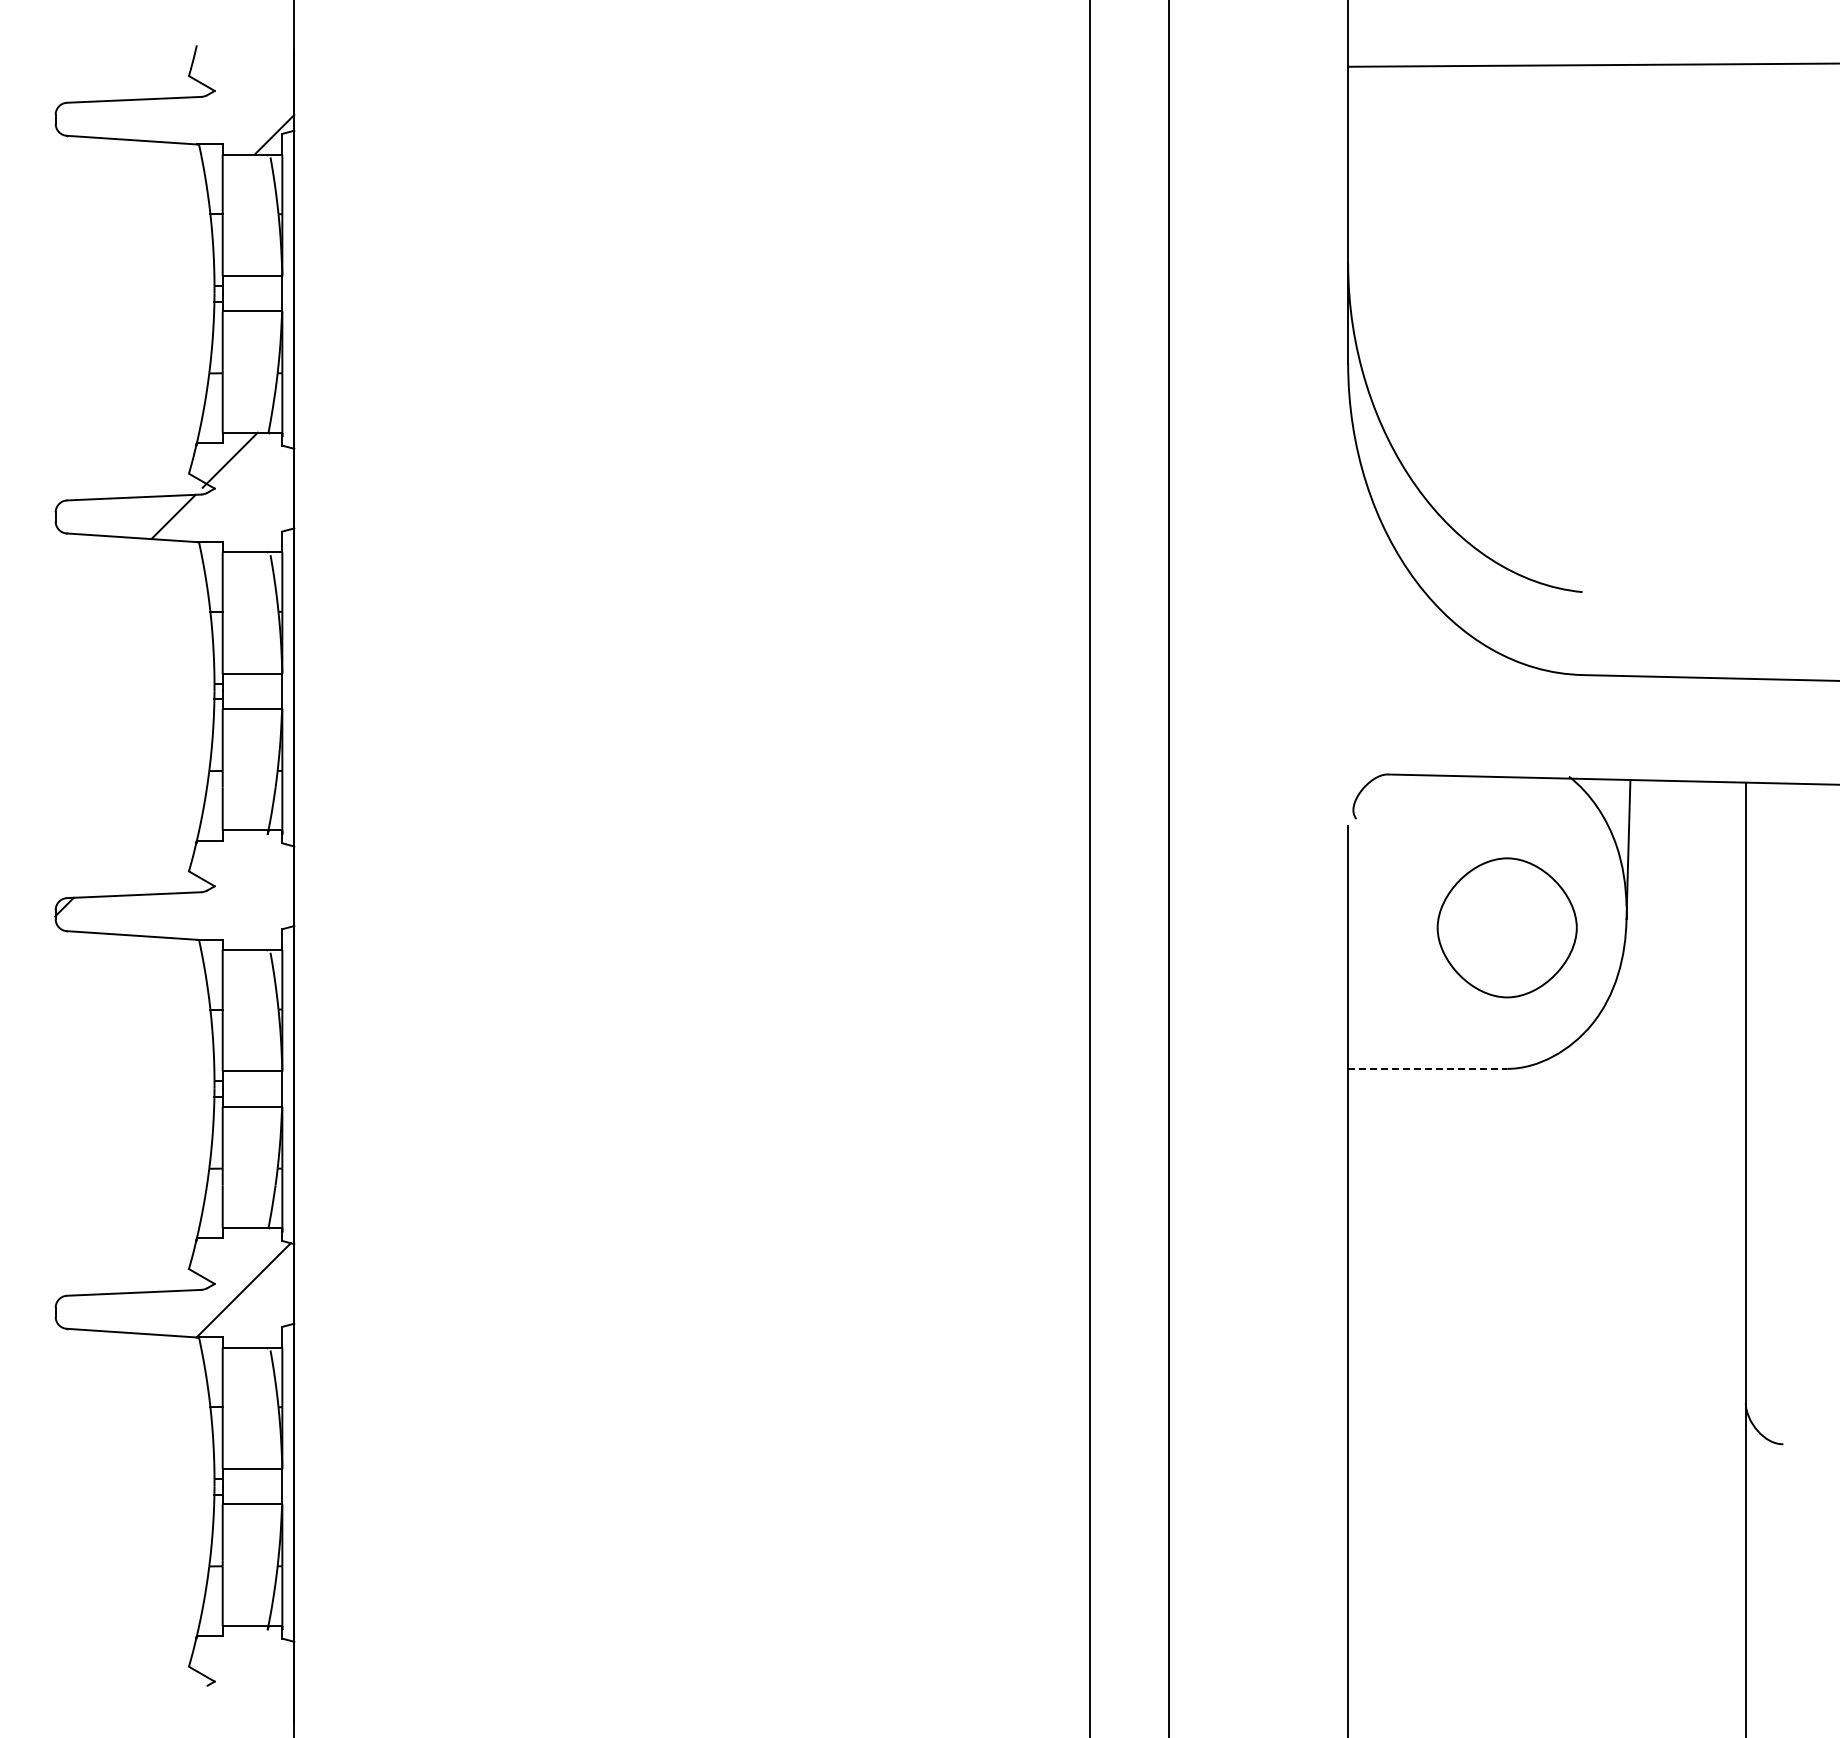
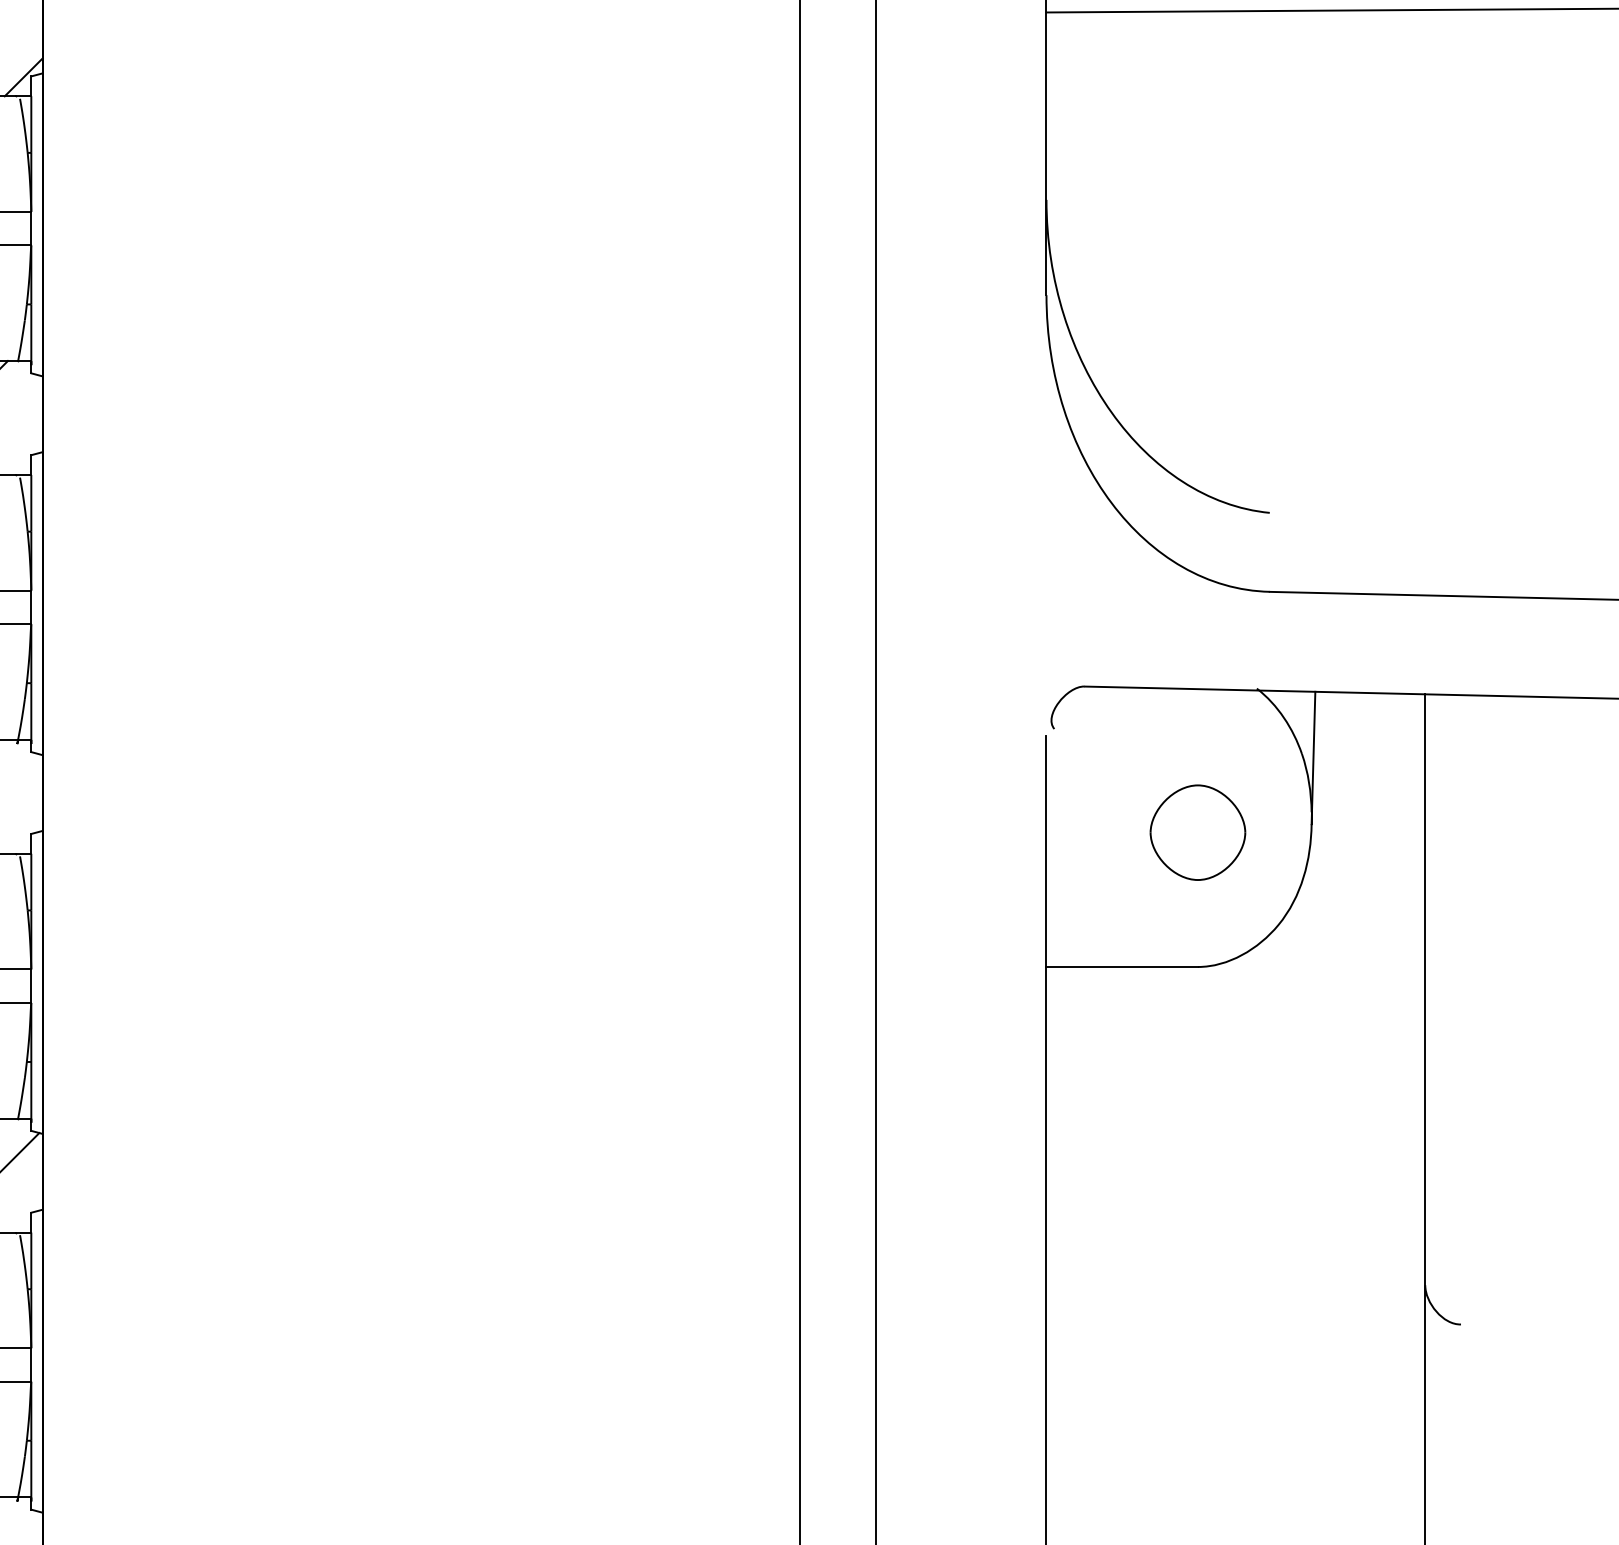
part: (1506, 927) -> (1197, 832), size x0.71
line: (1427, 1068) -> (1122, 966), dashed -> solid

